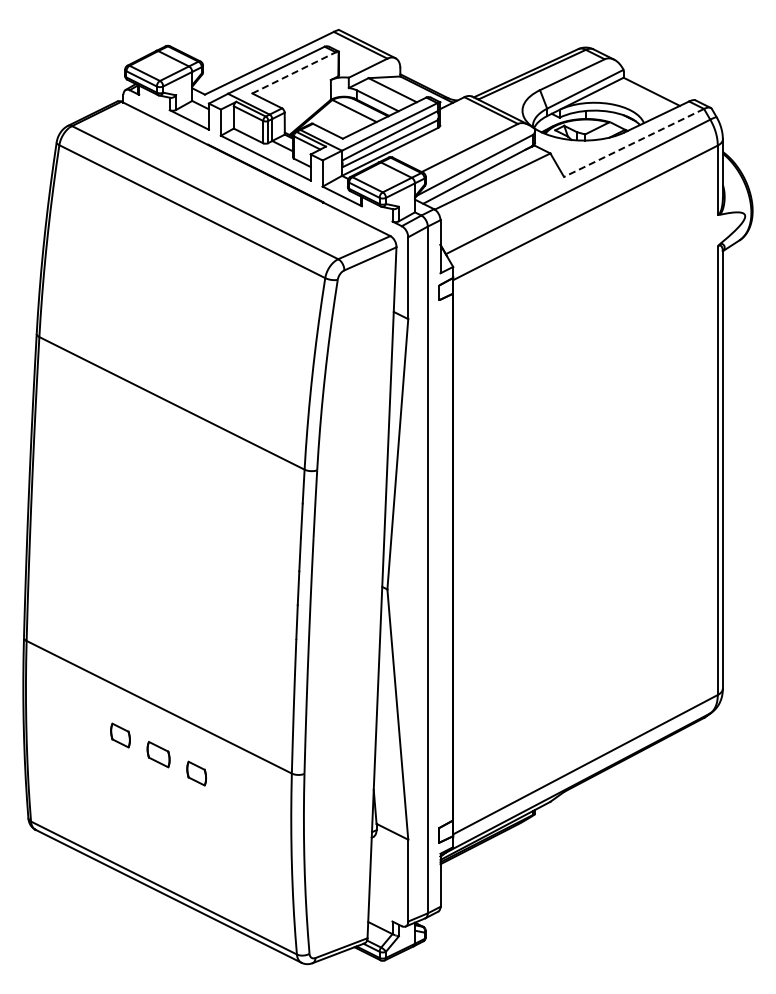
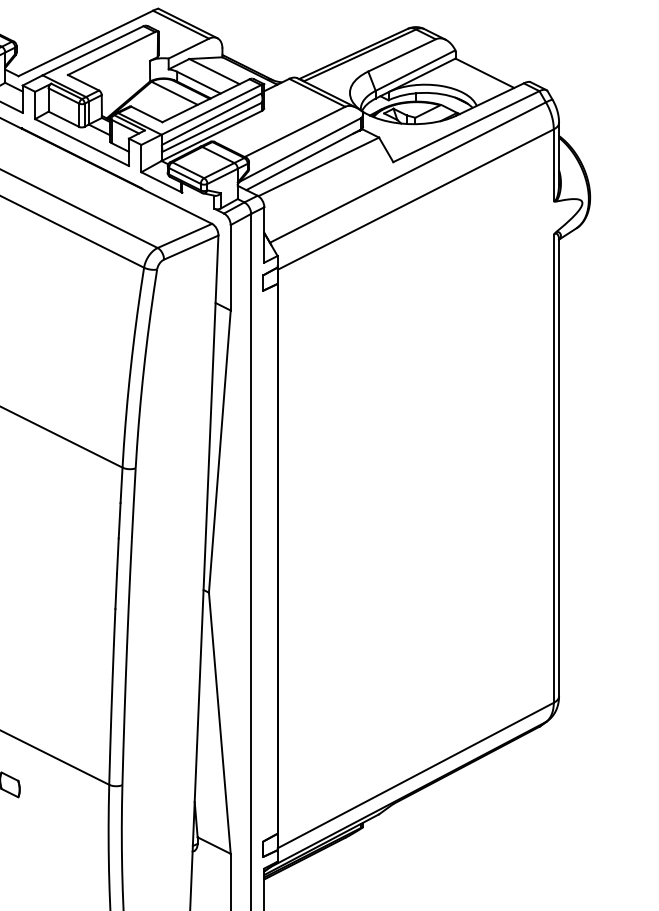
line: (294, 72) -> (111, 53), dashed -> solid
line: (634, 142) -> (466, 126), dashed -> solid

